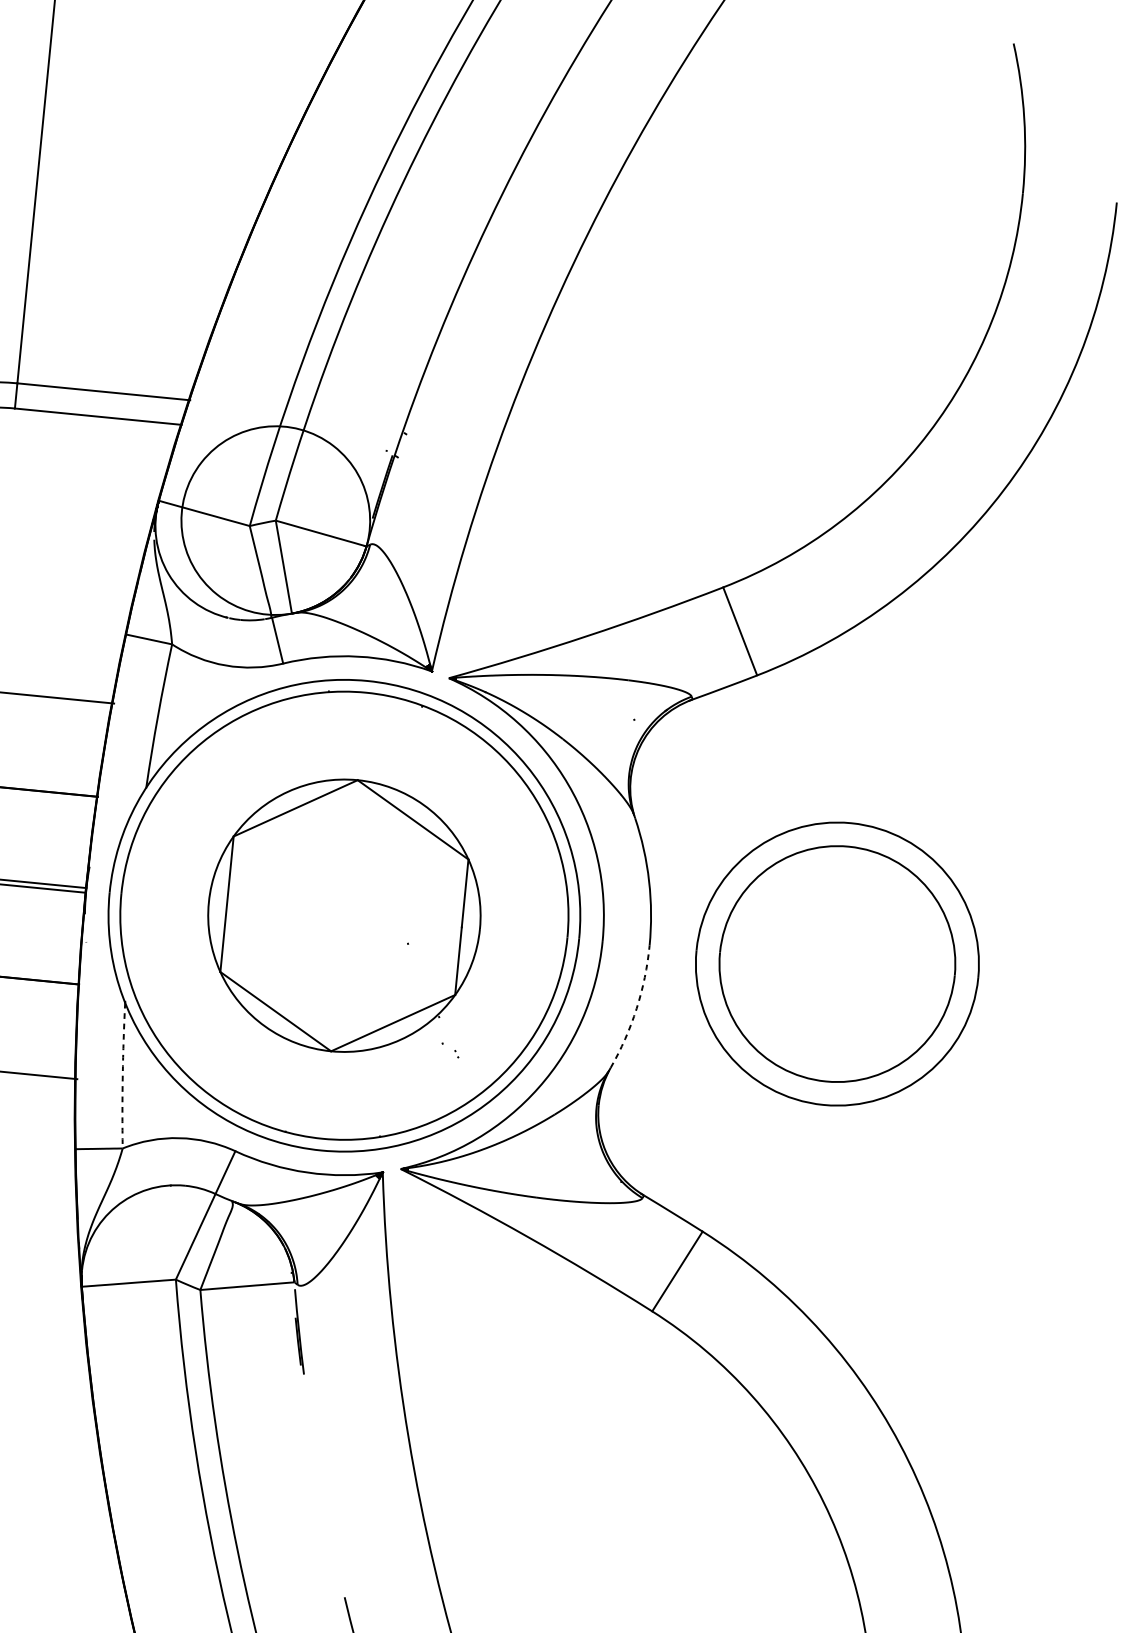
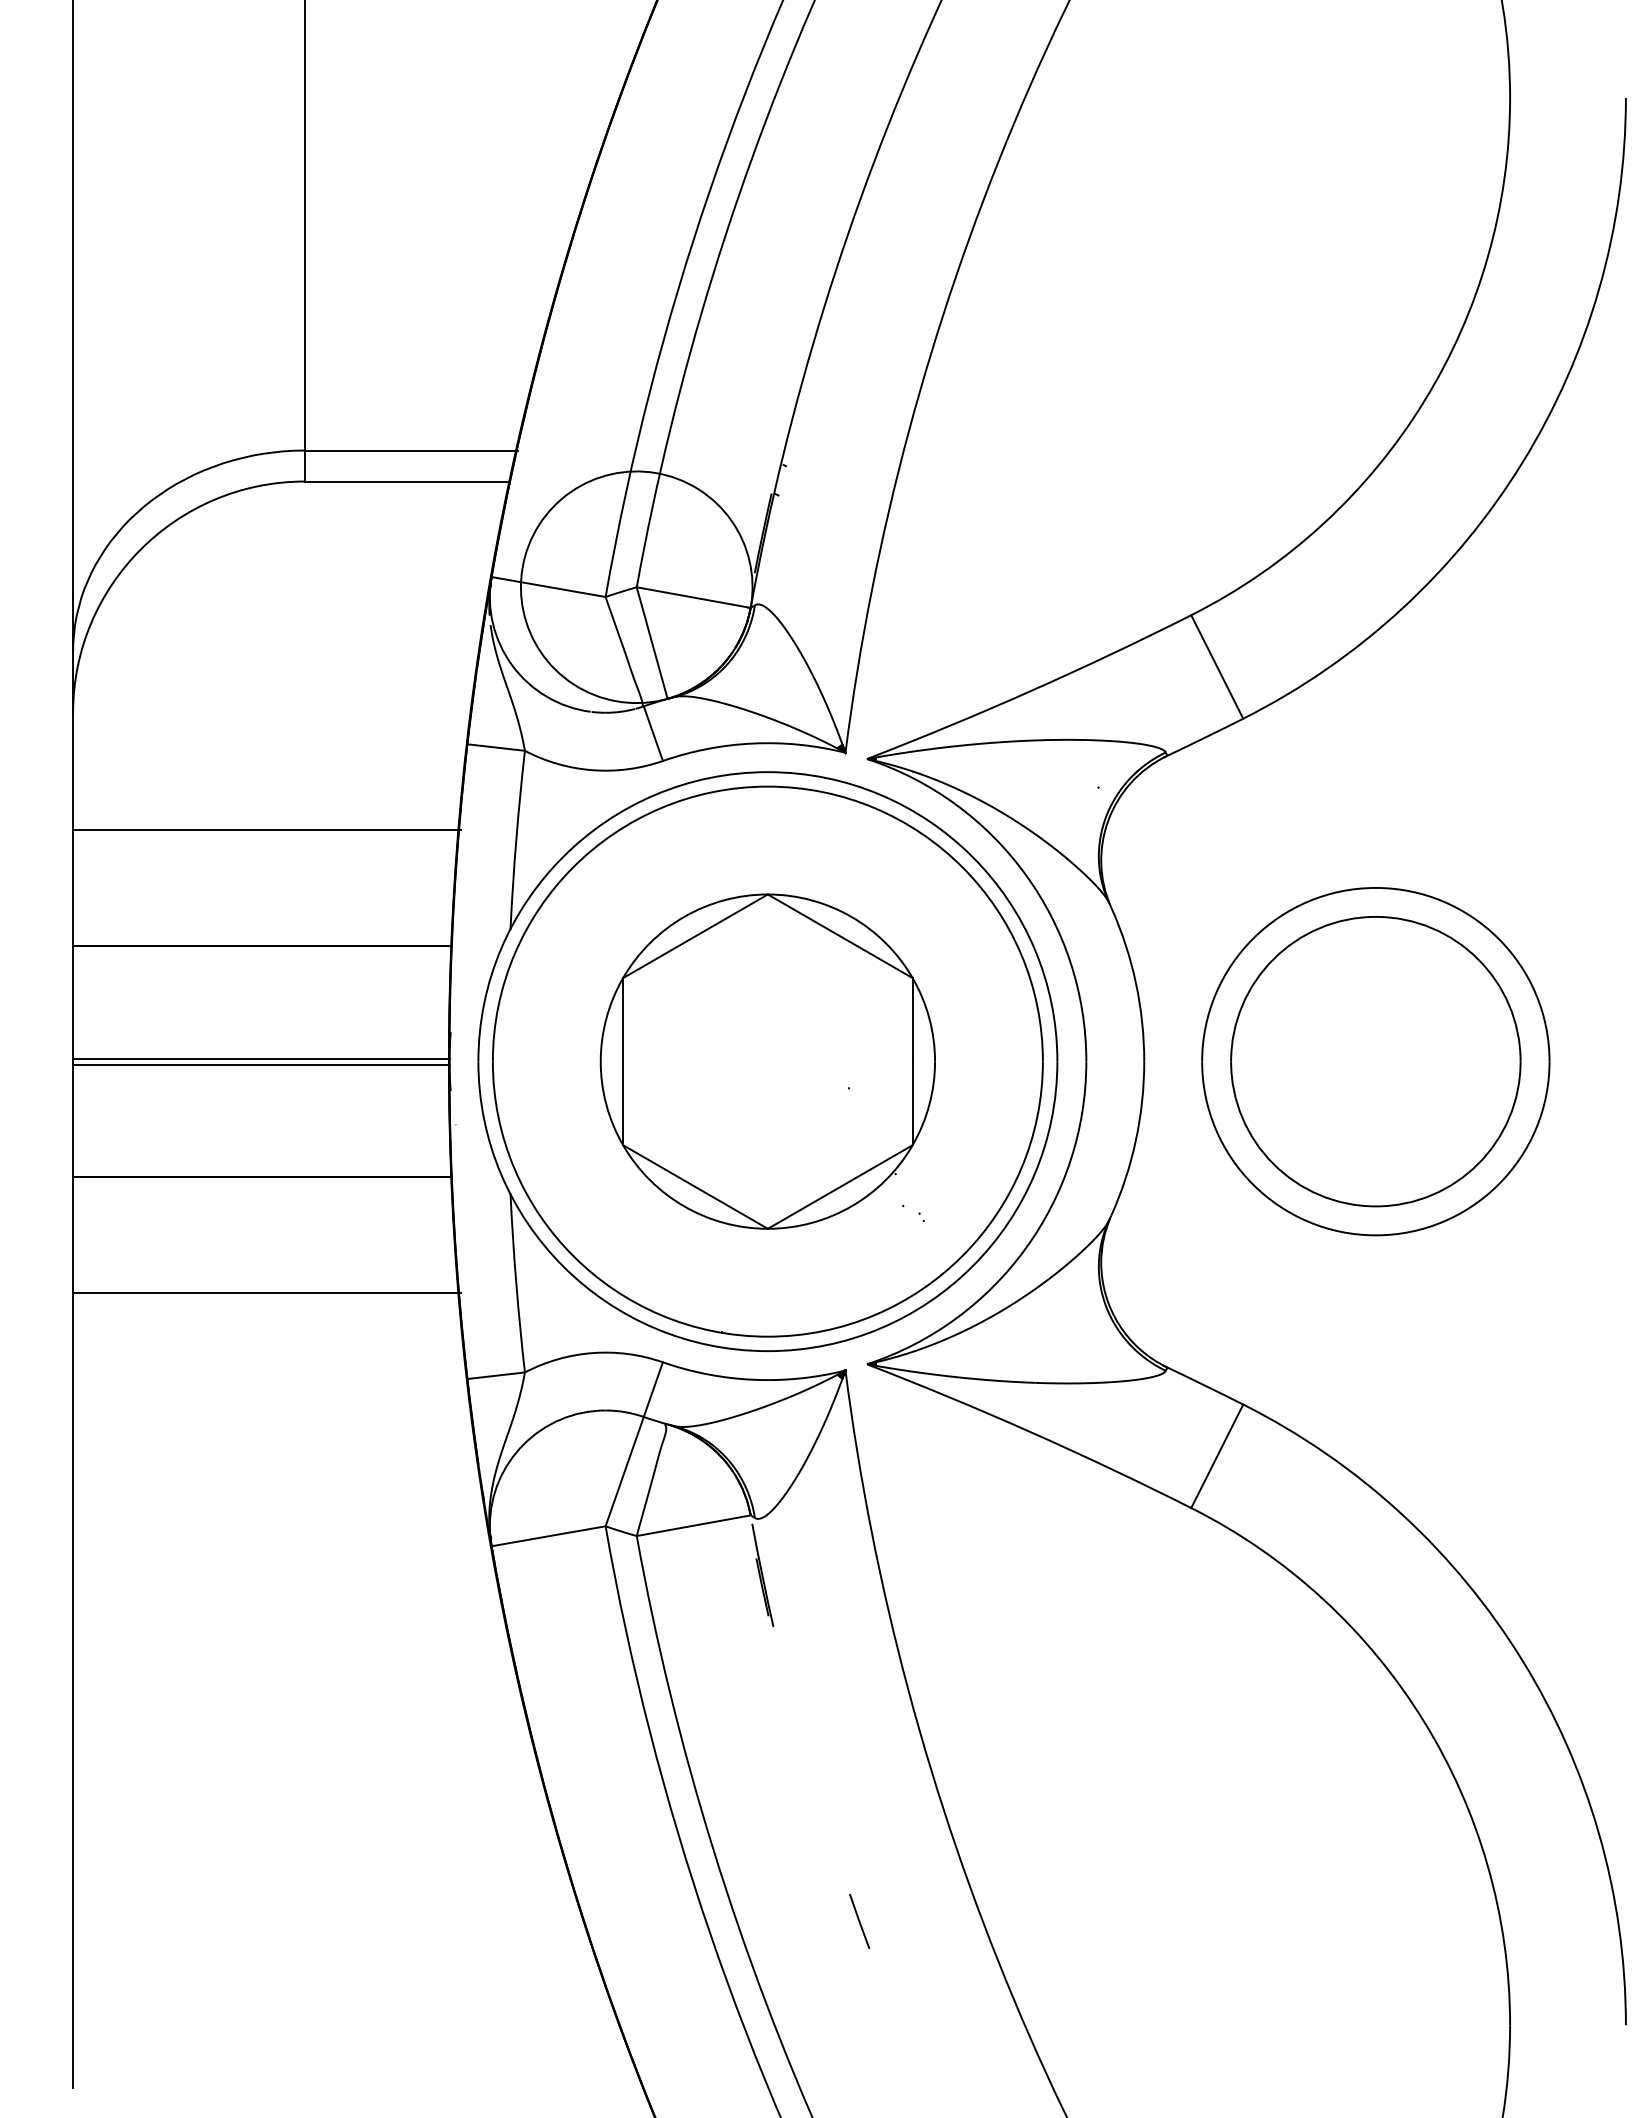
arc: (636, 1008) -> (1135, 1140), dashed -> solid
arc: (122, 1075) -> (516, 1283), dashed -> solid

